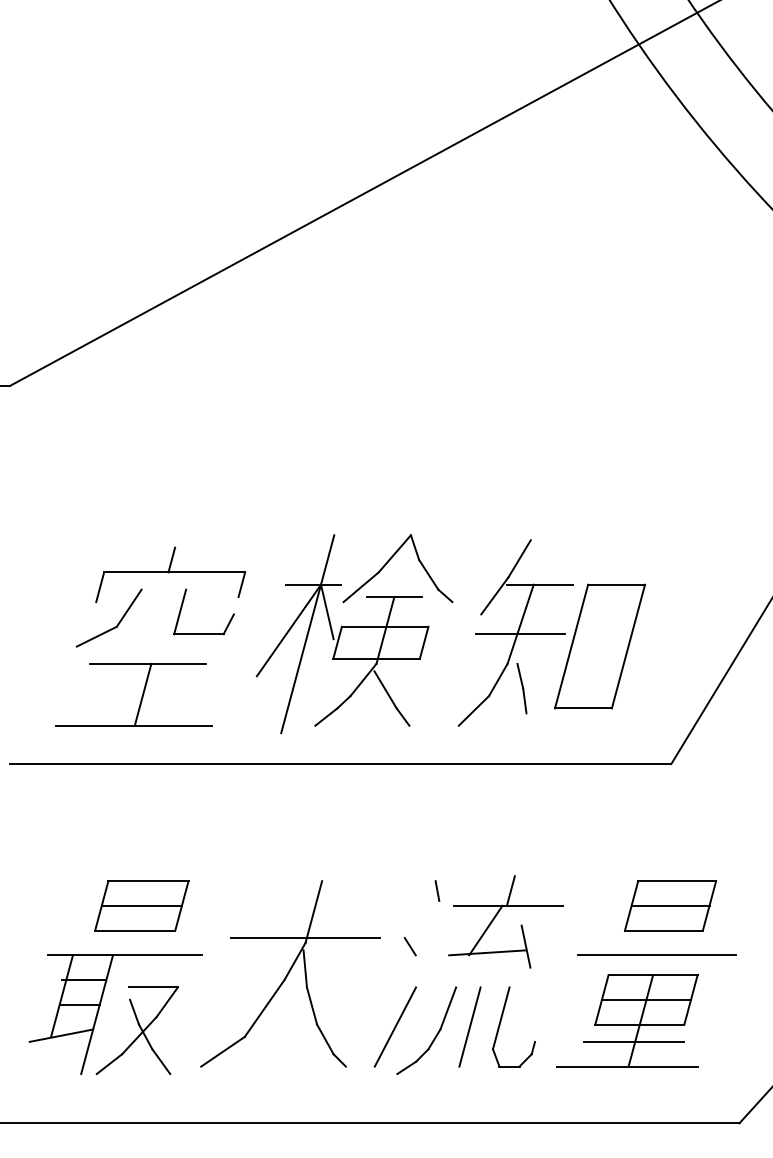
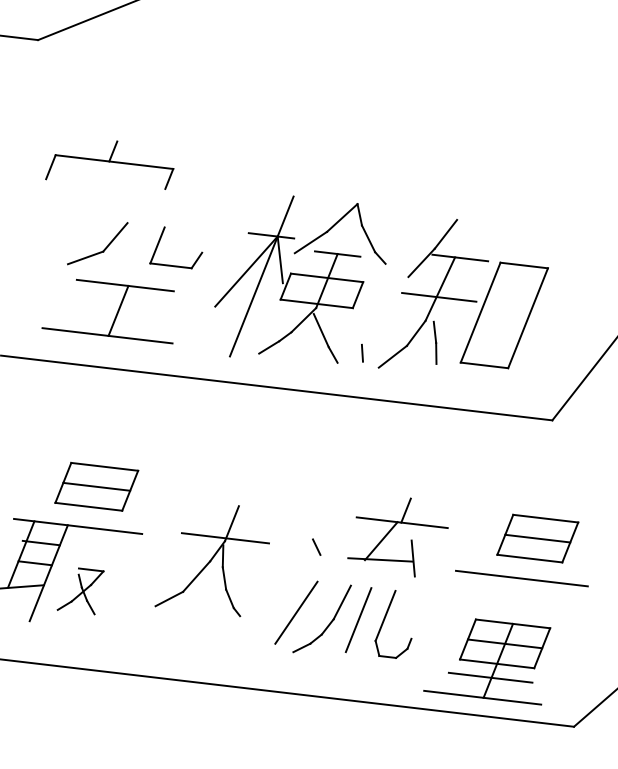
part: (170, 574) -> (110, 163), moved
line: (437, 890) -> (362, 352), moved
part: (290, 973) -> (214, 557), size x0.7
part: (627, 1020) -> (487, 659), moved
part: (136, 1030) -> (80, 590), size x0.6

